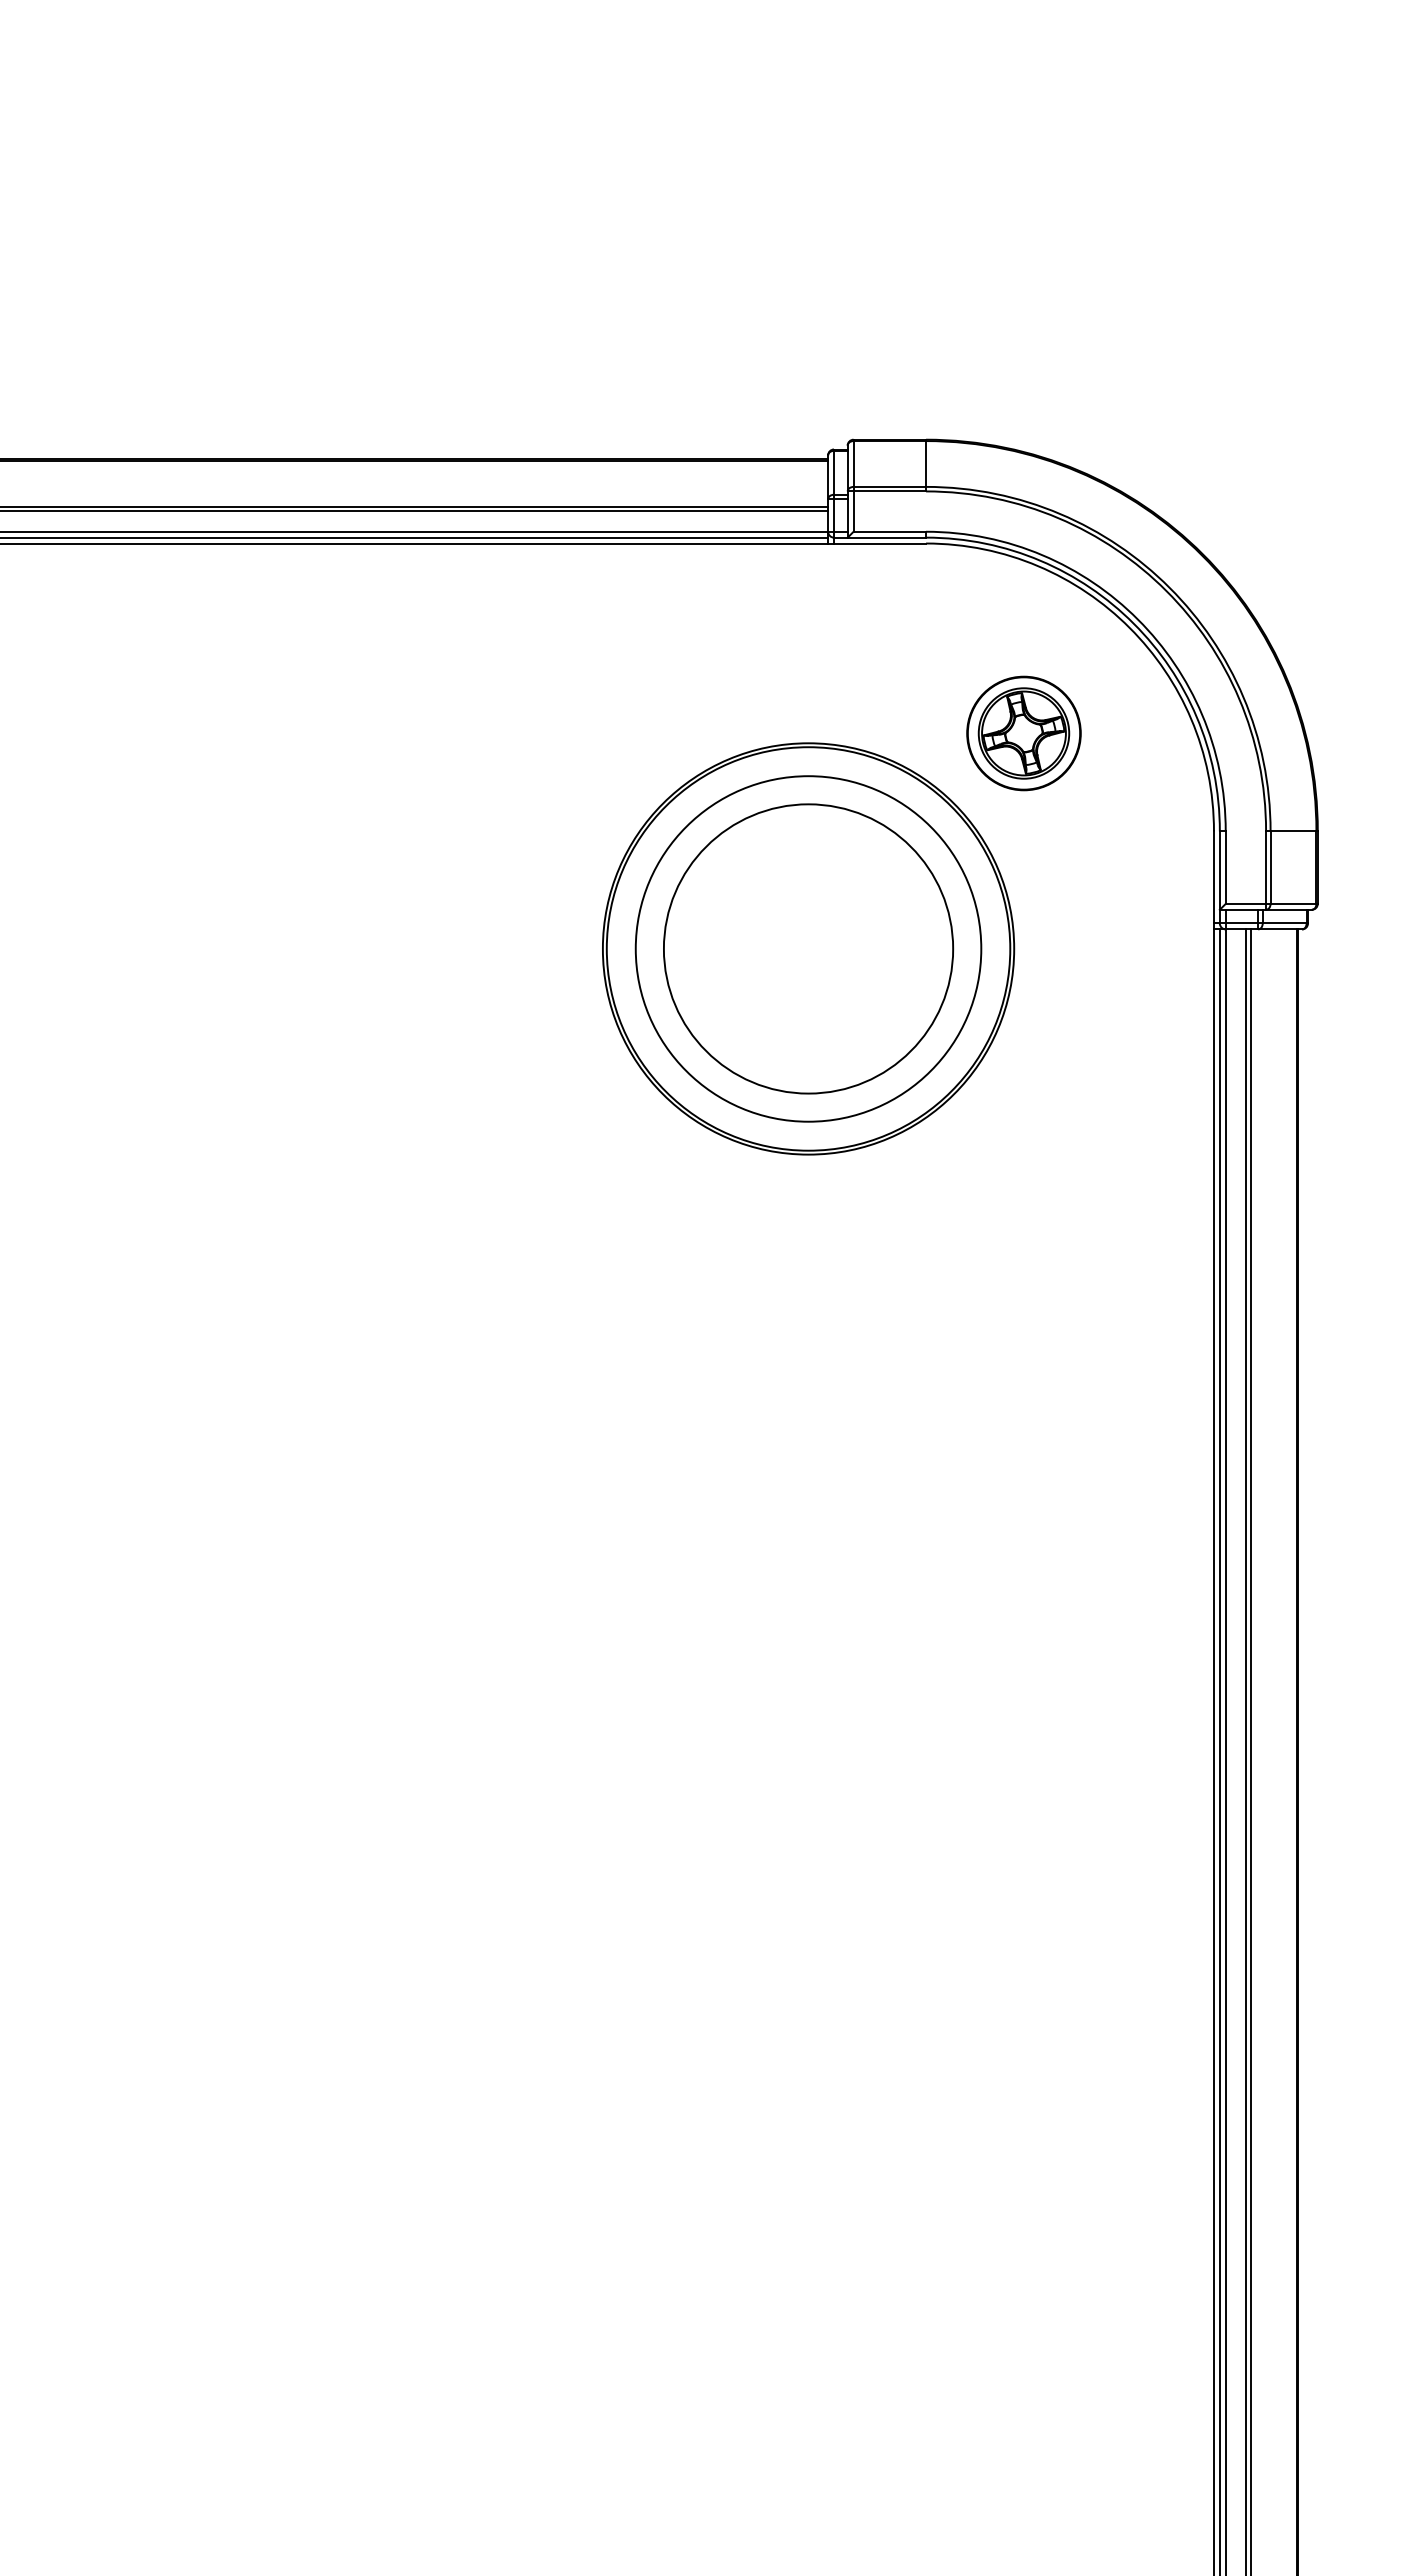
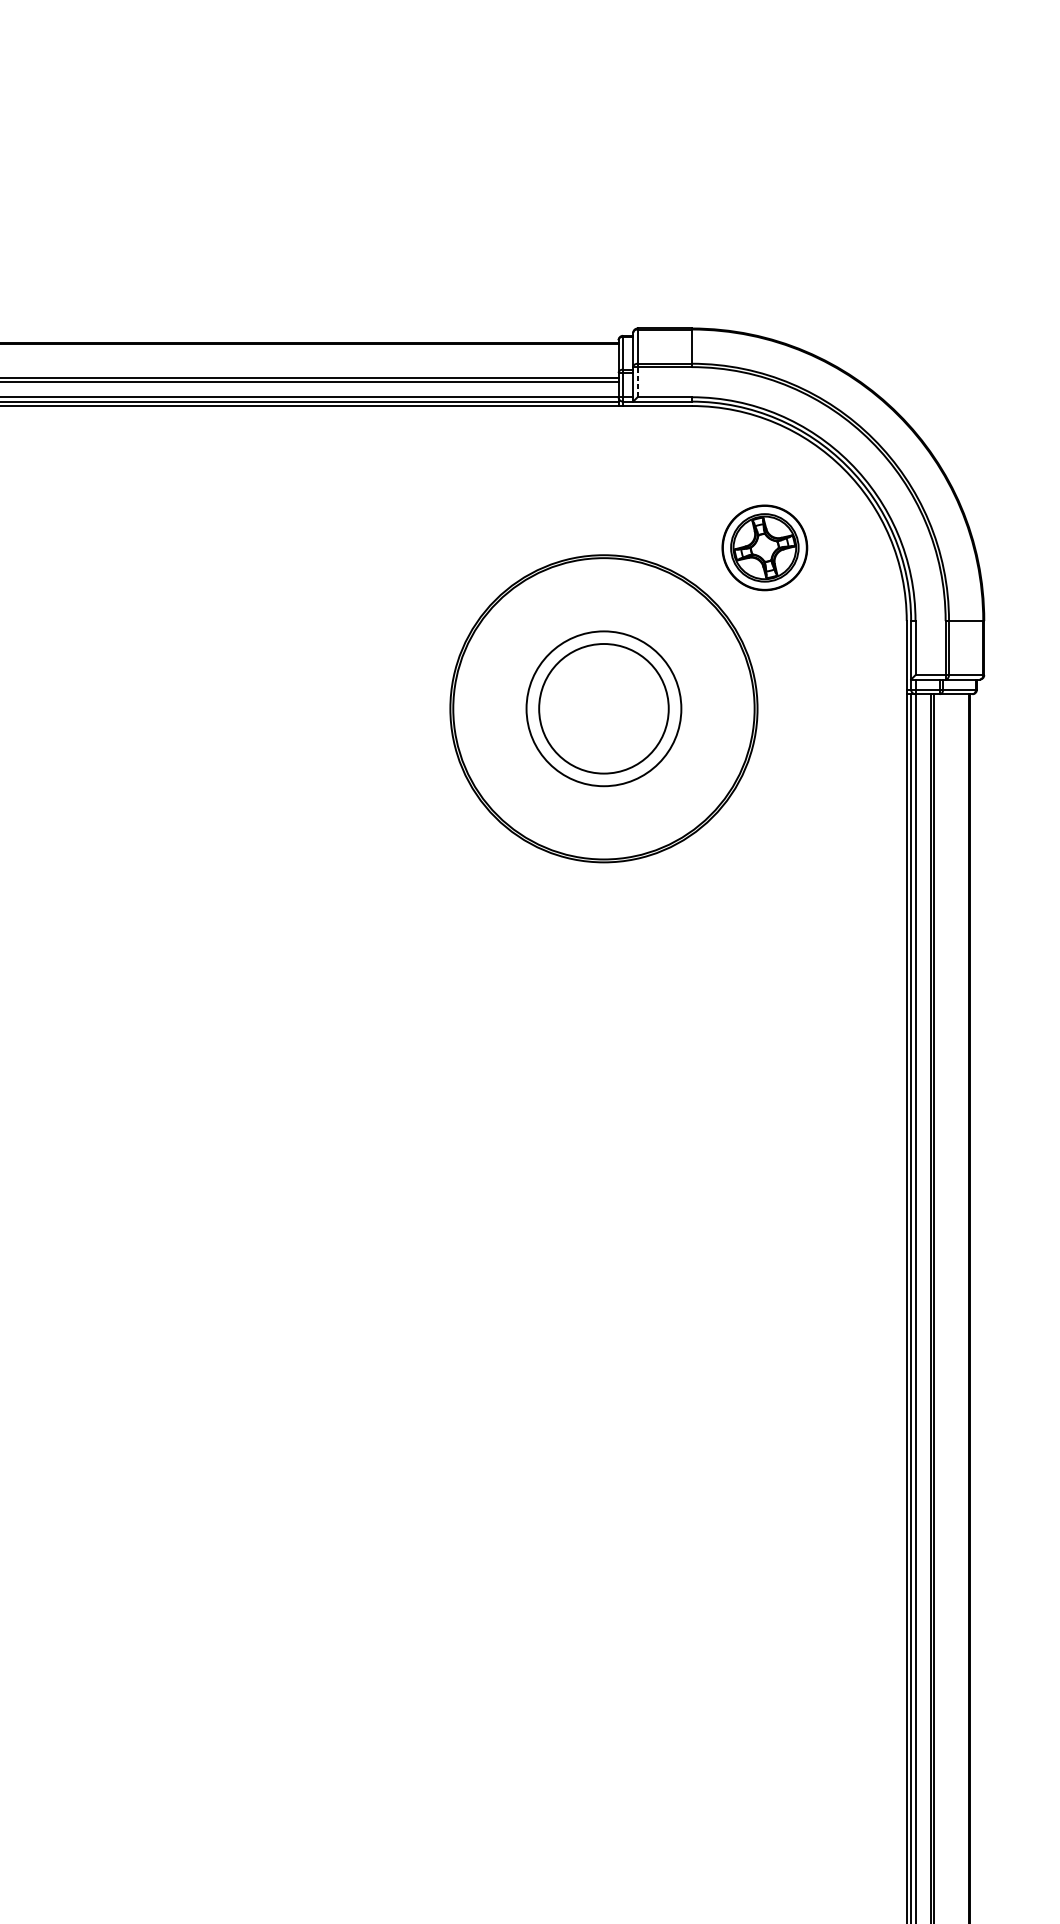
line: (853, 511) -> (637, 382), solid -> dashed
circle: (808, 948) -> (603, 708), size x0.6
circle: (808, 948) -> (603, 708), size x0.6

